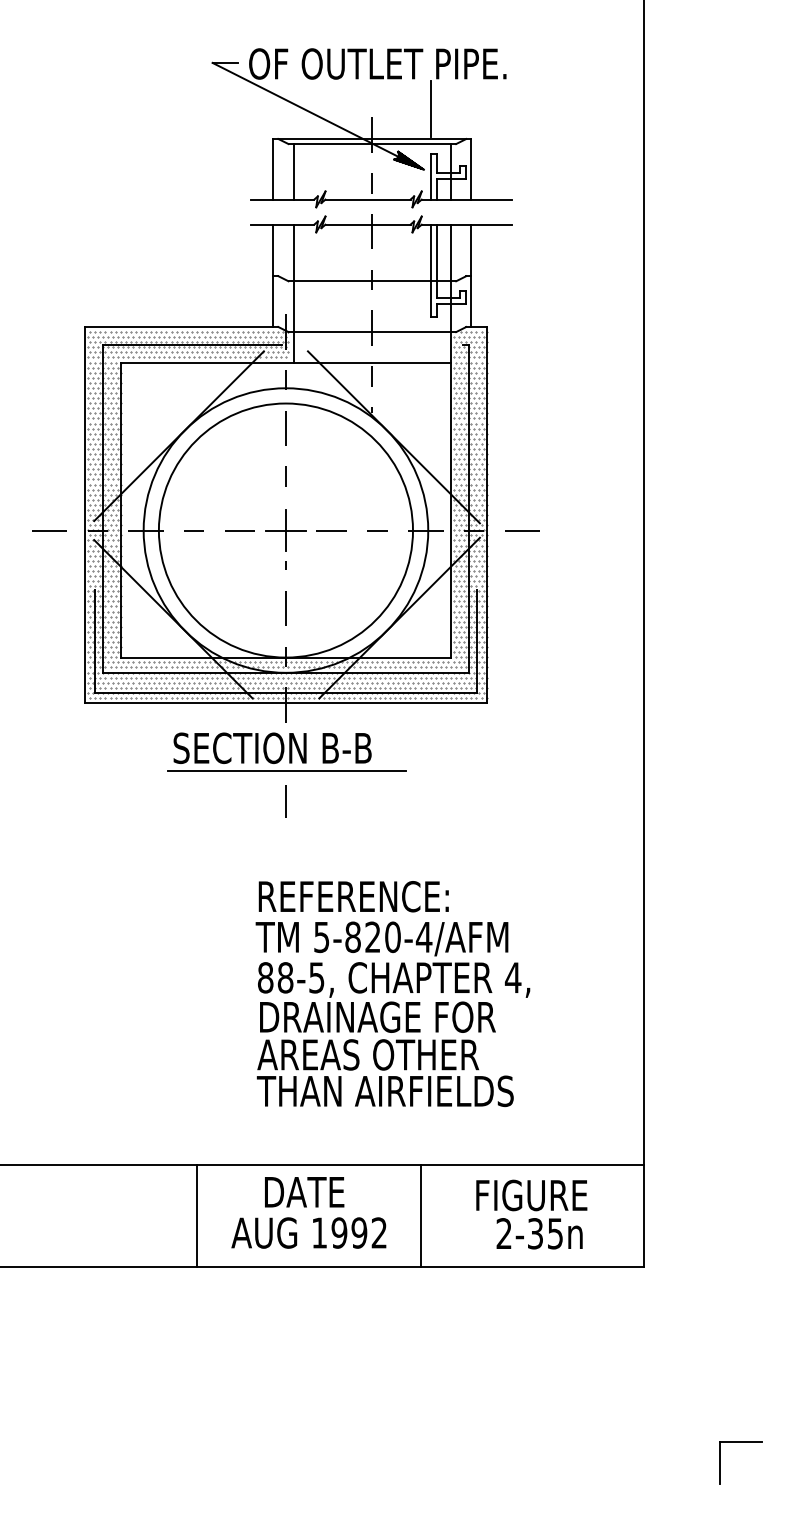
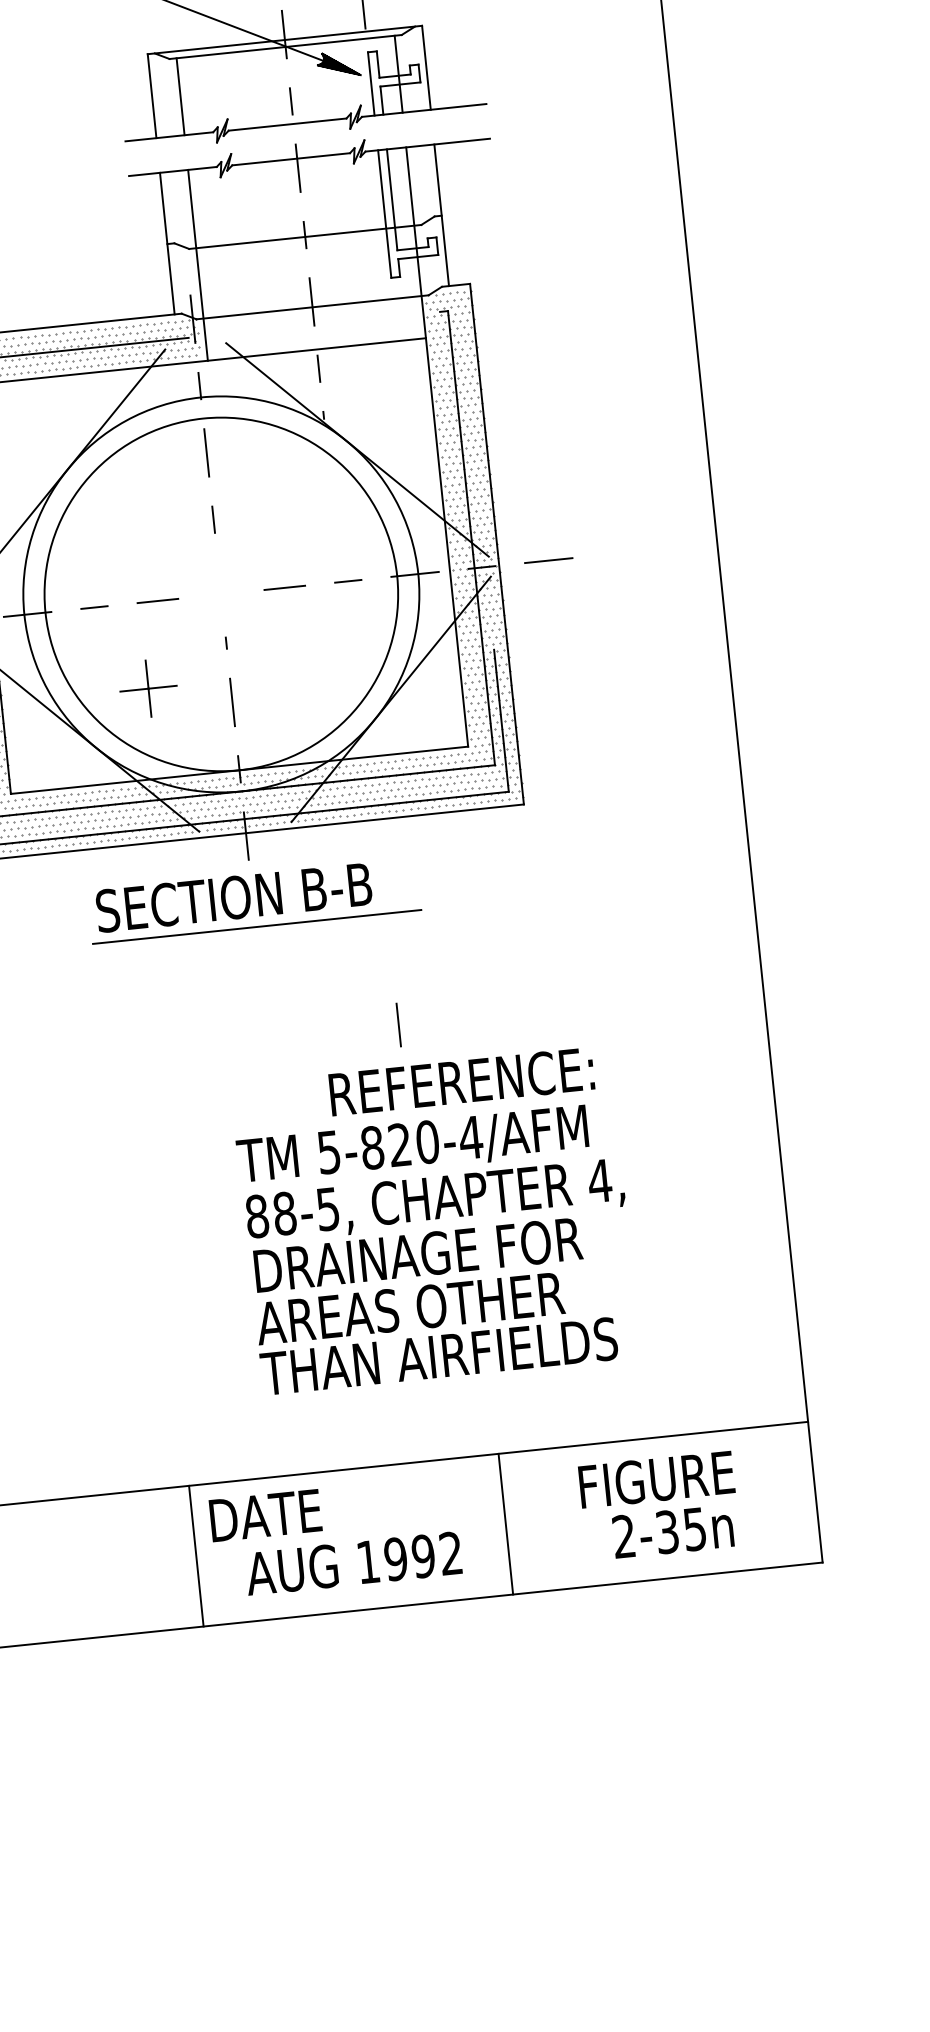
part: (285, 530) -> (147, 688), moved
line: (285, 801) -> (398, 1025), moved
text: (353, 896) -> (461, 1081), moved
text: (304, 1192) -> (265, 1515), moved

